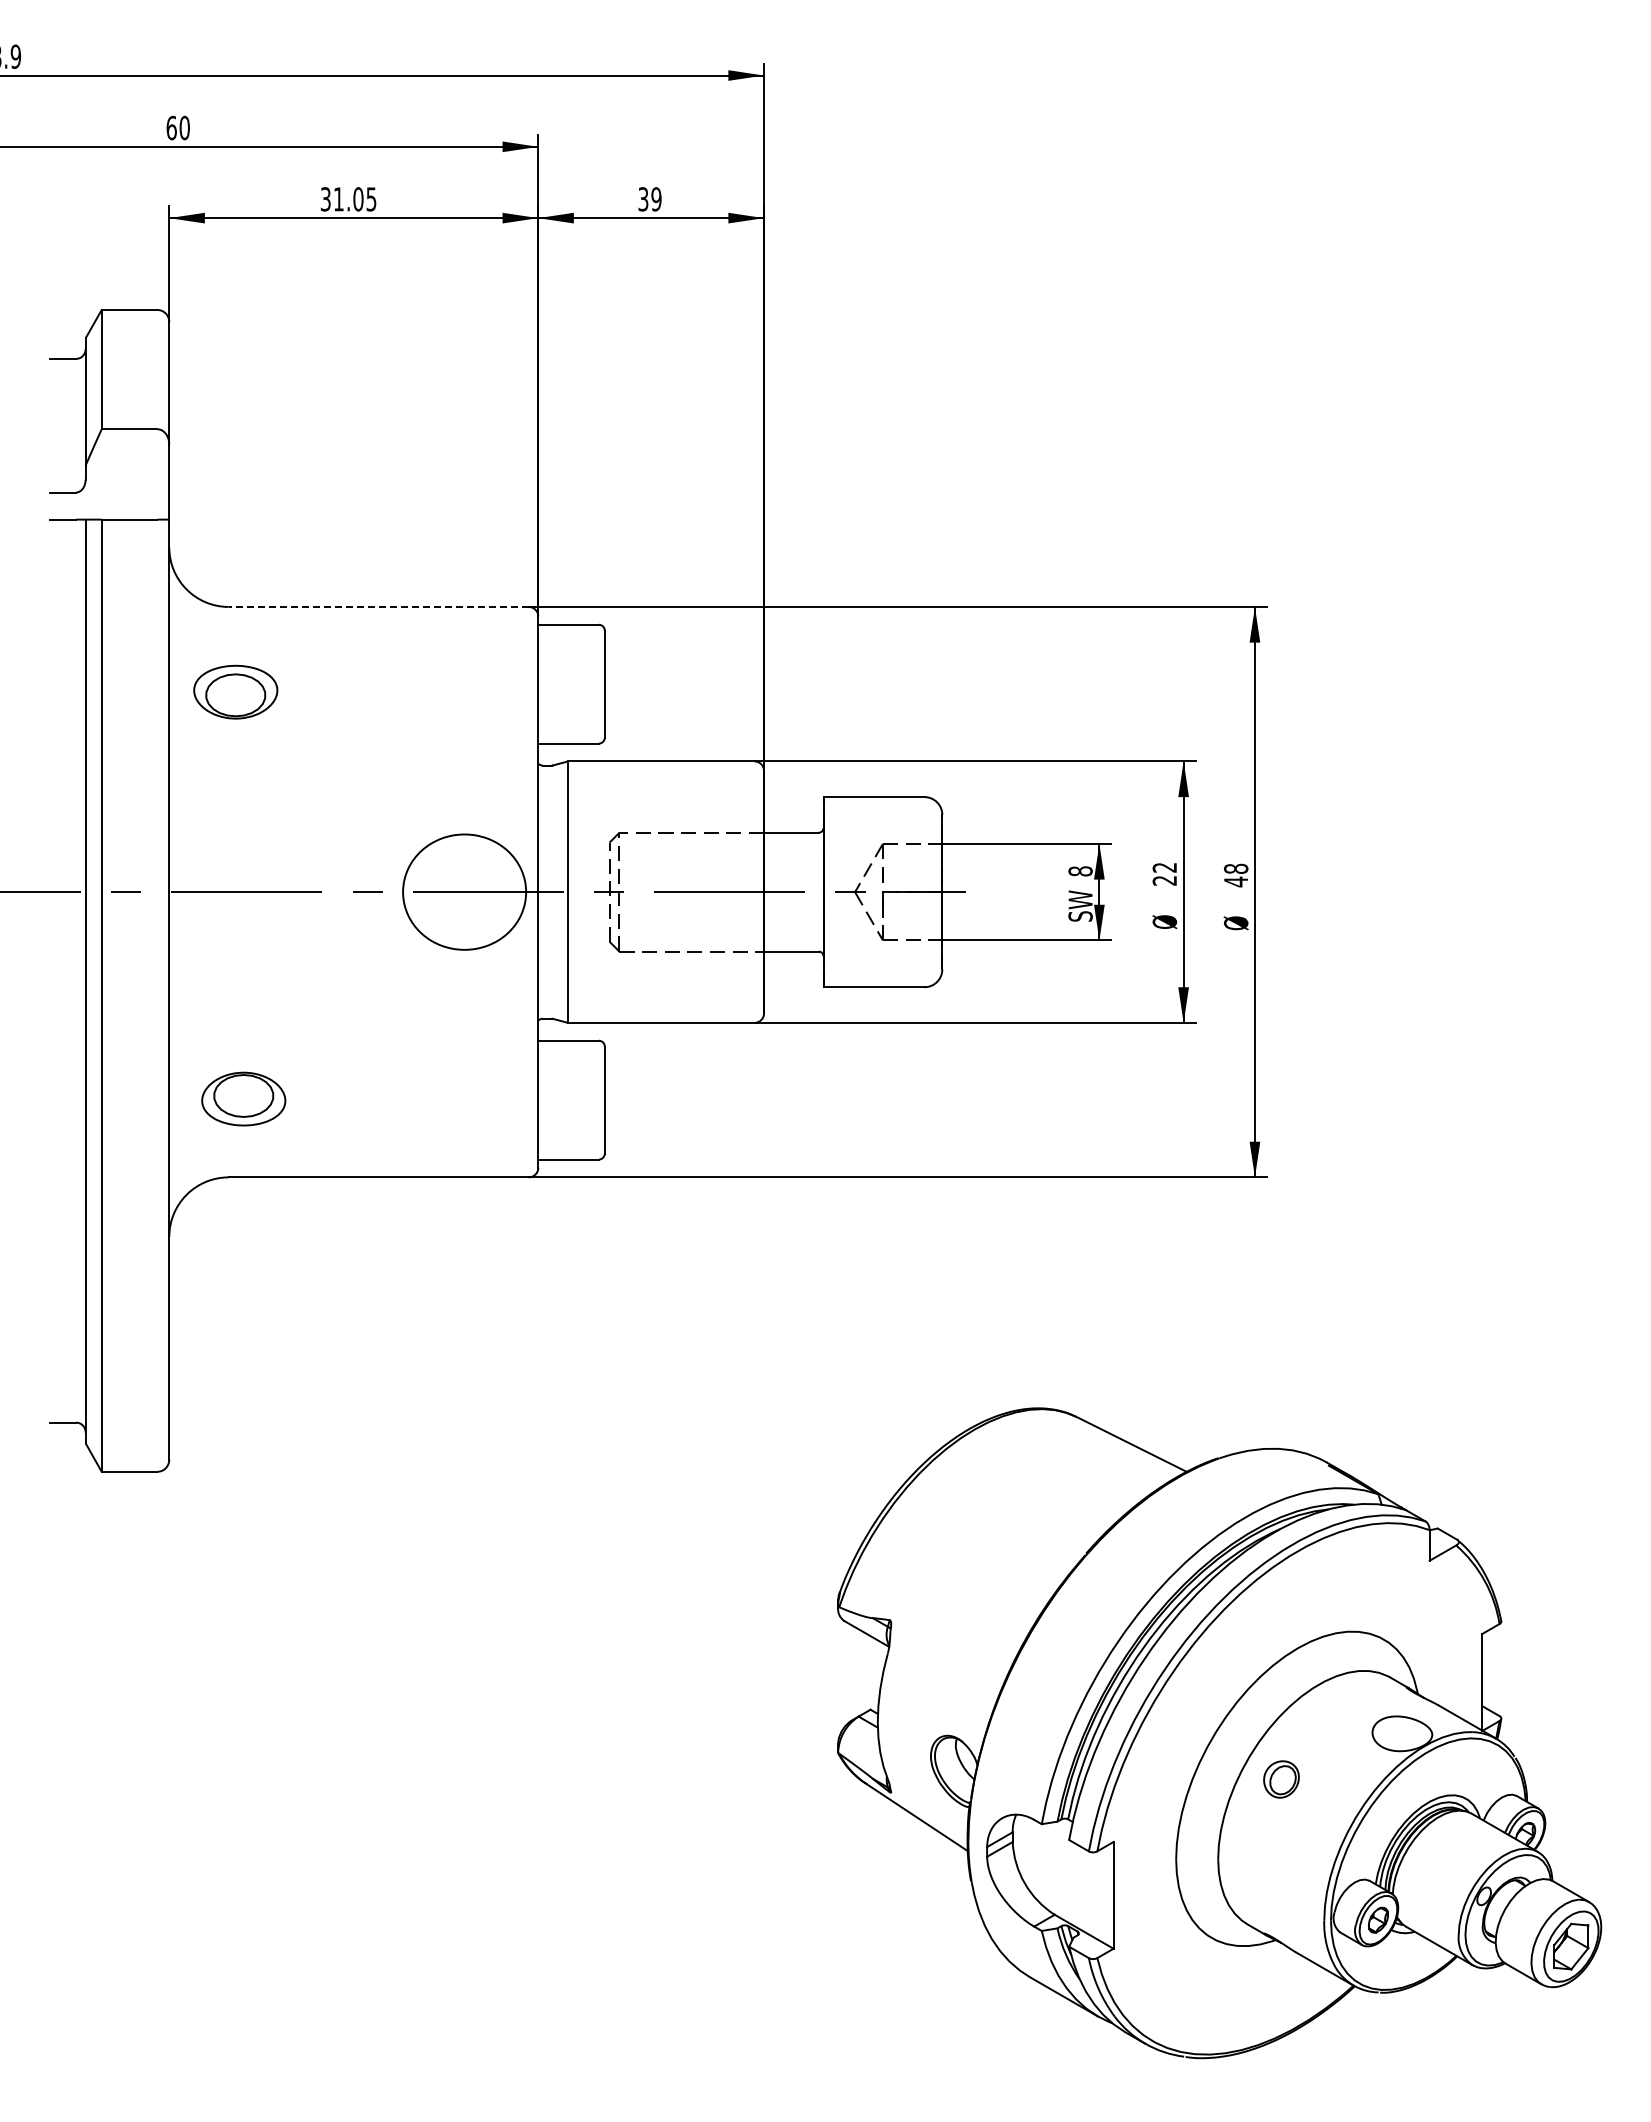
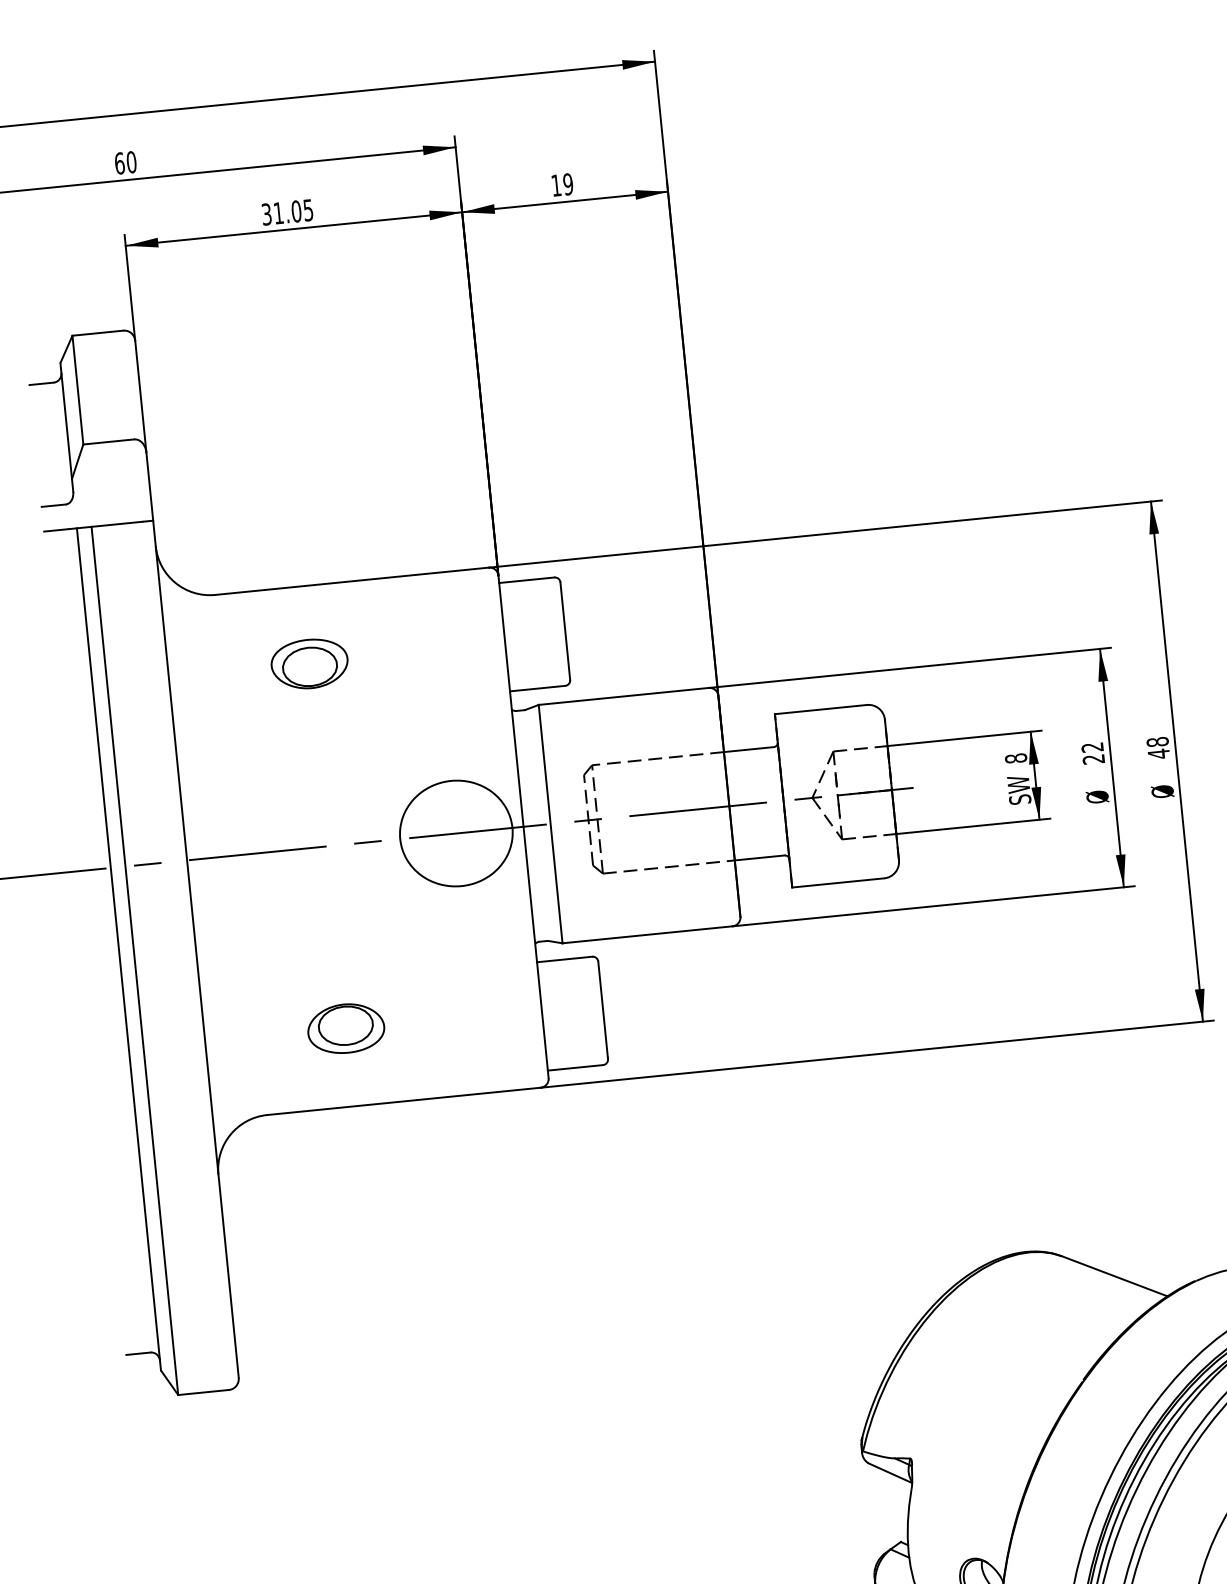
text: (643, 199) -> (556, 185), 39 -> 19
line: (378, 606) -> (351, 580), dashed -> solid
part: (235, 691) -> (309, 663), moved
part: (243, 1098) -> (345, 1028), moved

